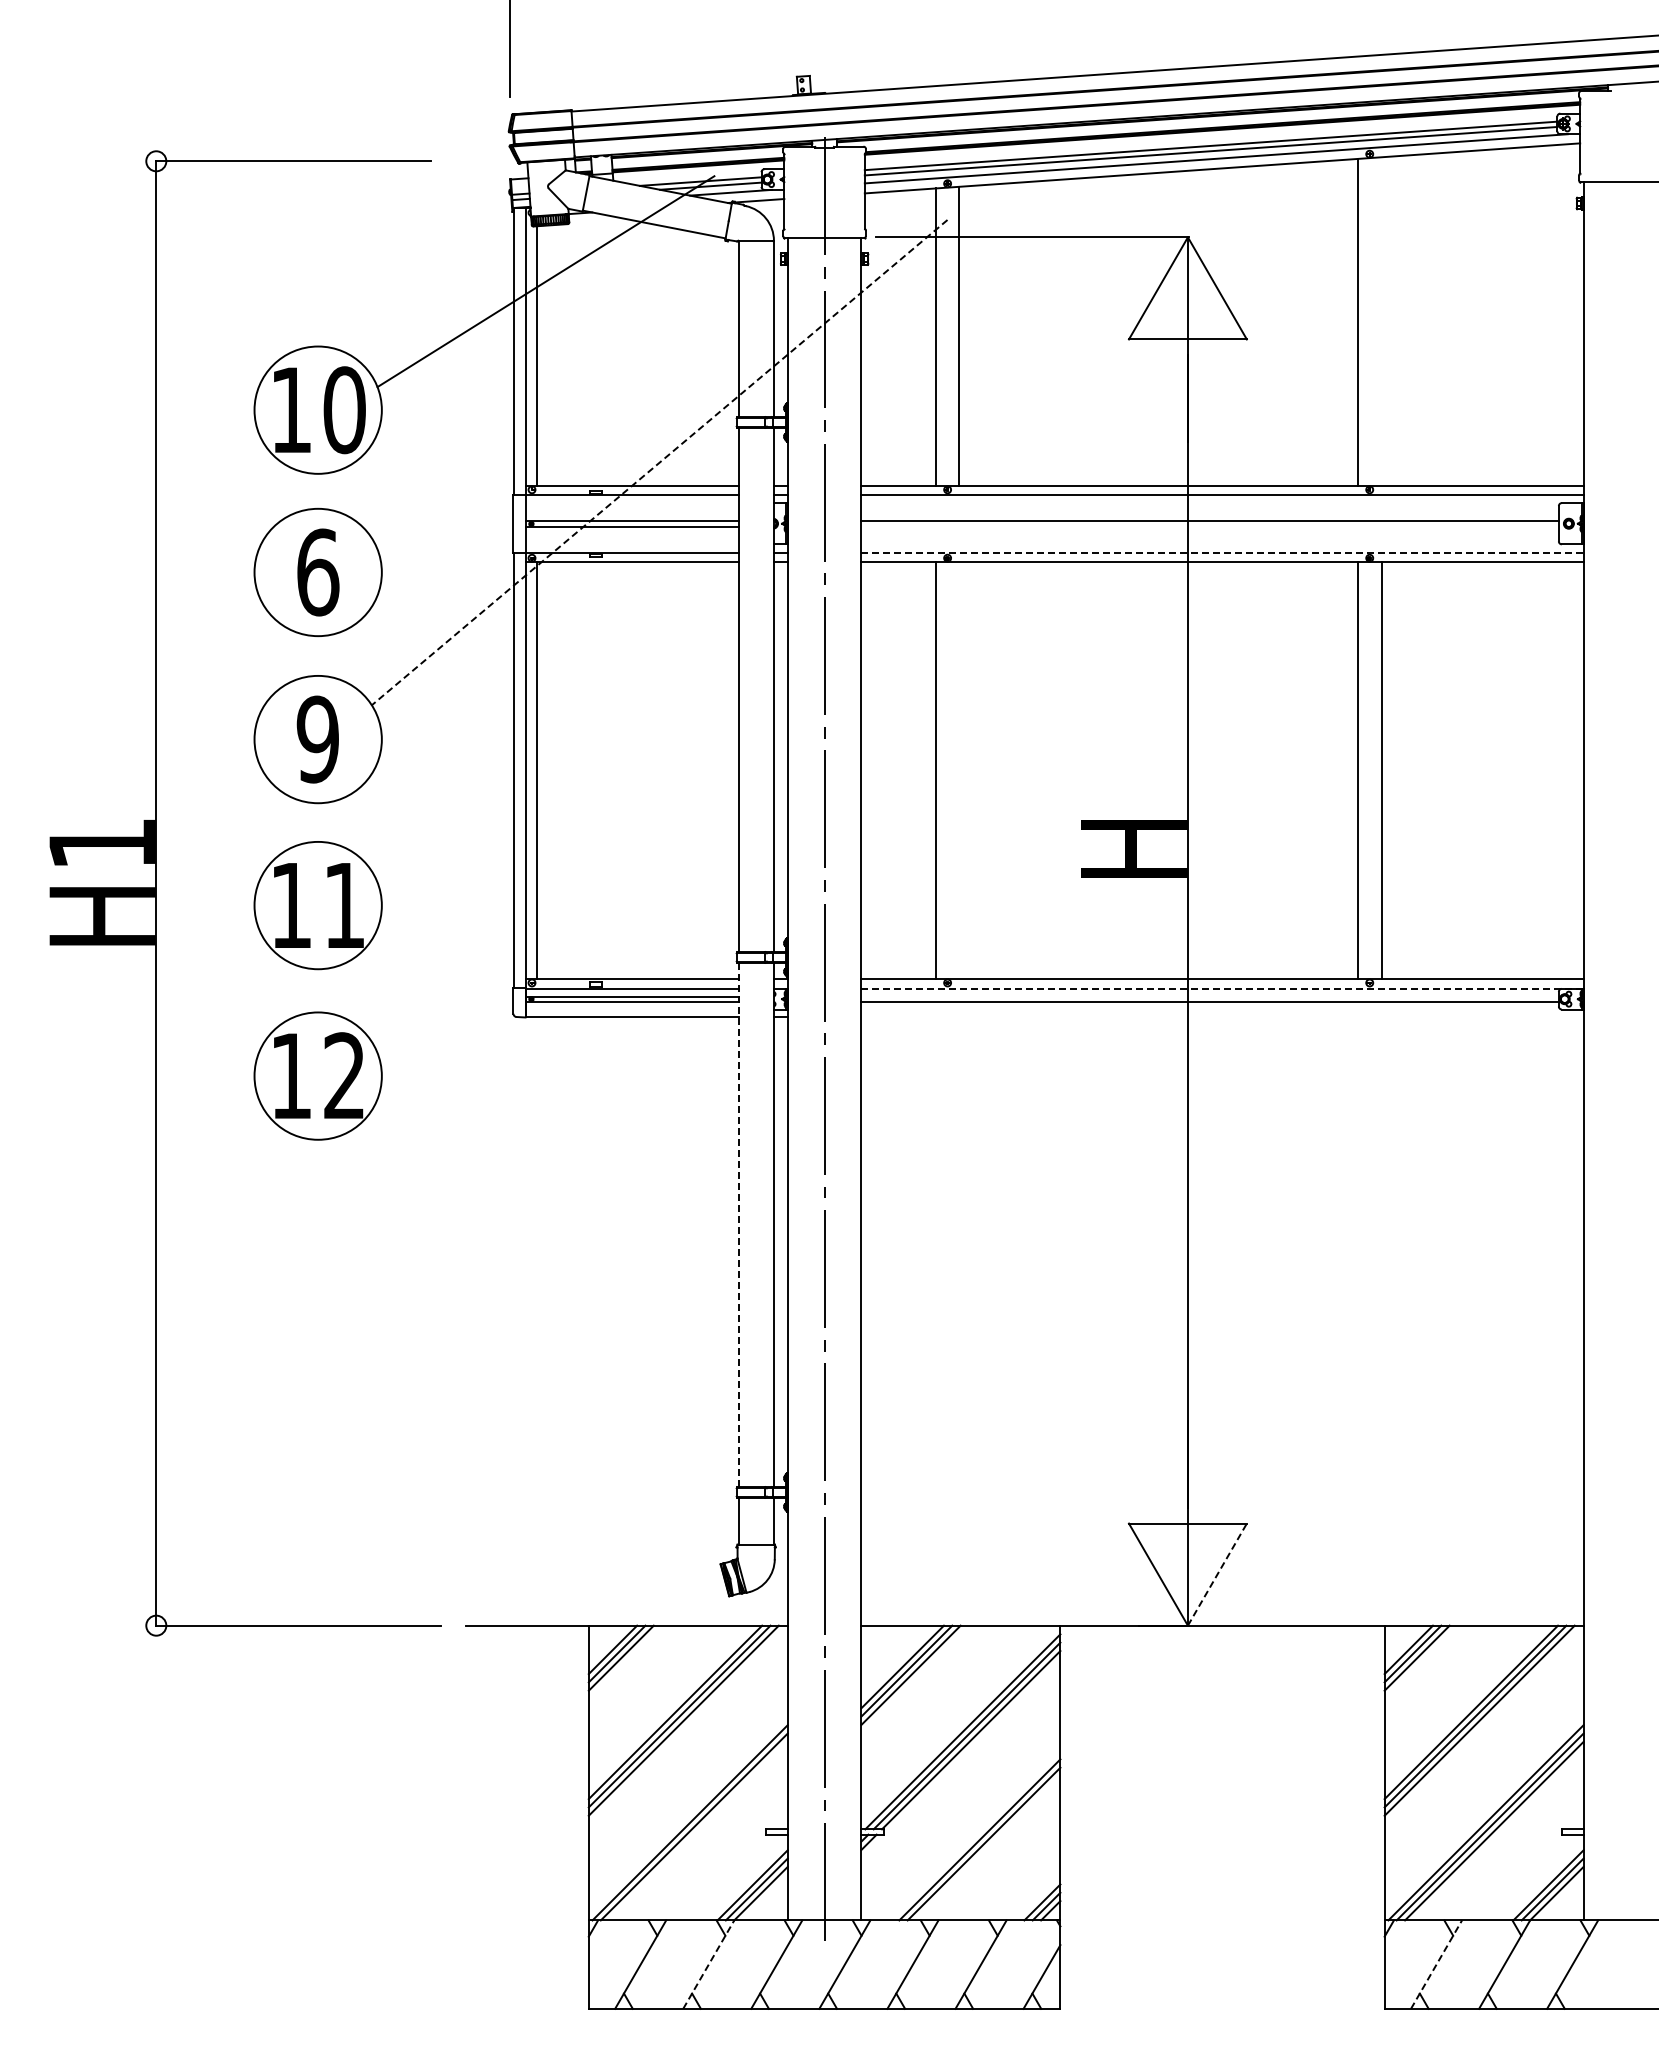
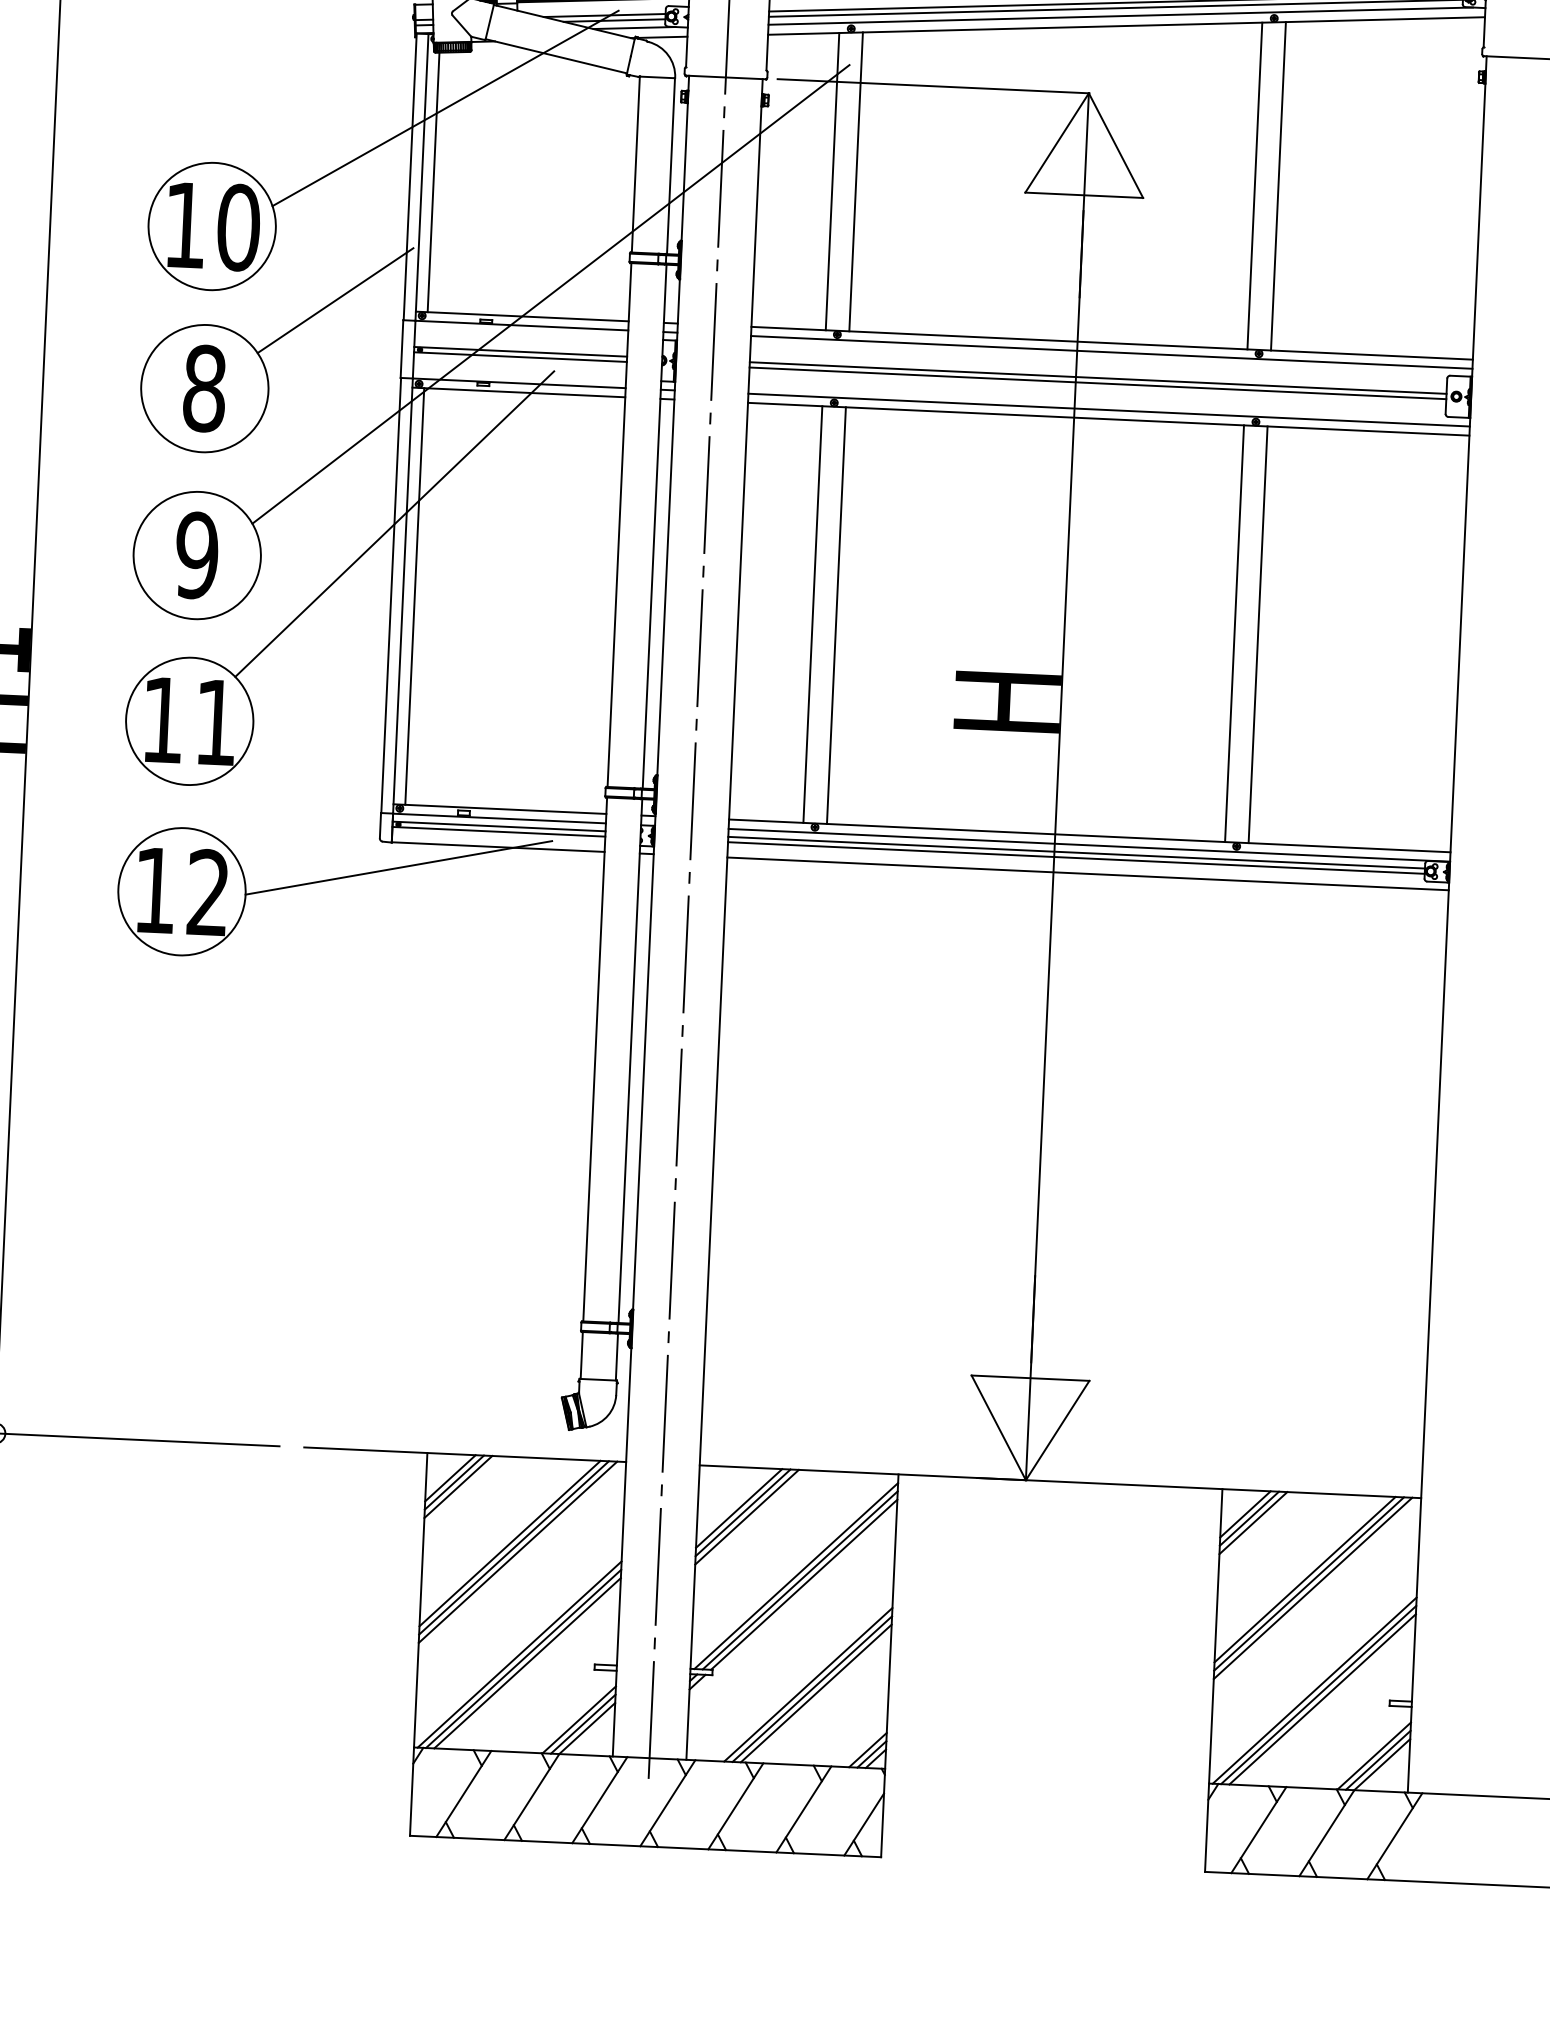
line: (1381, 321) -> (1278, 186), added
line: (659, 462) -> (550, 294), dashed -> solid
line: (444, 478) -> (335, 300), added
line: (1209, 526) -> (1097, 383), added
line: (1223, 552) -> (1110, 409), dashed -> solid
text: (318, 572) -> (205, 388), 6 -> 8
line: (513, 699) -> (394, 524), added
line: (959, 770) -> (836, 615), added
line: (1223, 988) -> (1090, 845), dashed -> solid
line: (1209, 996) -> (1075, 852), added
line: (1222, 1017) -> (1088, 874), added
line: (533, 1042) -> (398, 867), added
line: (738, 1225) -> (595, 1060), dashed -> solid
line: (1217, 1574) -> (1057, 1430), dashed -> solid
line: (698, 1830) -> (527, 1662), added
line: (987, 1848) -> (815, 1693), added
line: (709, 1964) -> (532, 1796), dashed -> solid
line: (1436, 1964) -> (1258, 1829), dashed -> solid

